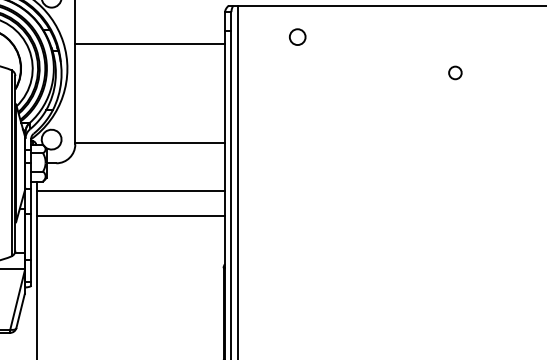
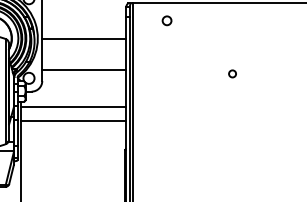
line: (150, 43) -> (84, 38), moved
circle: (455, 72) -> (232, 73), moved
line: (150, 143) -> (84, 70), moved

